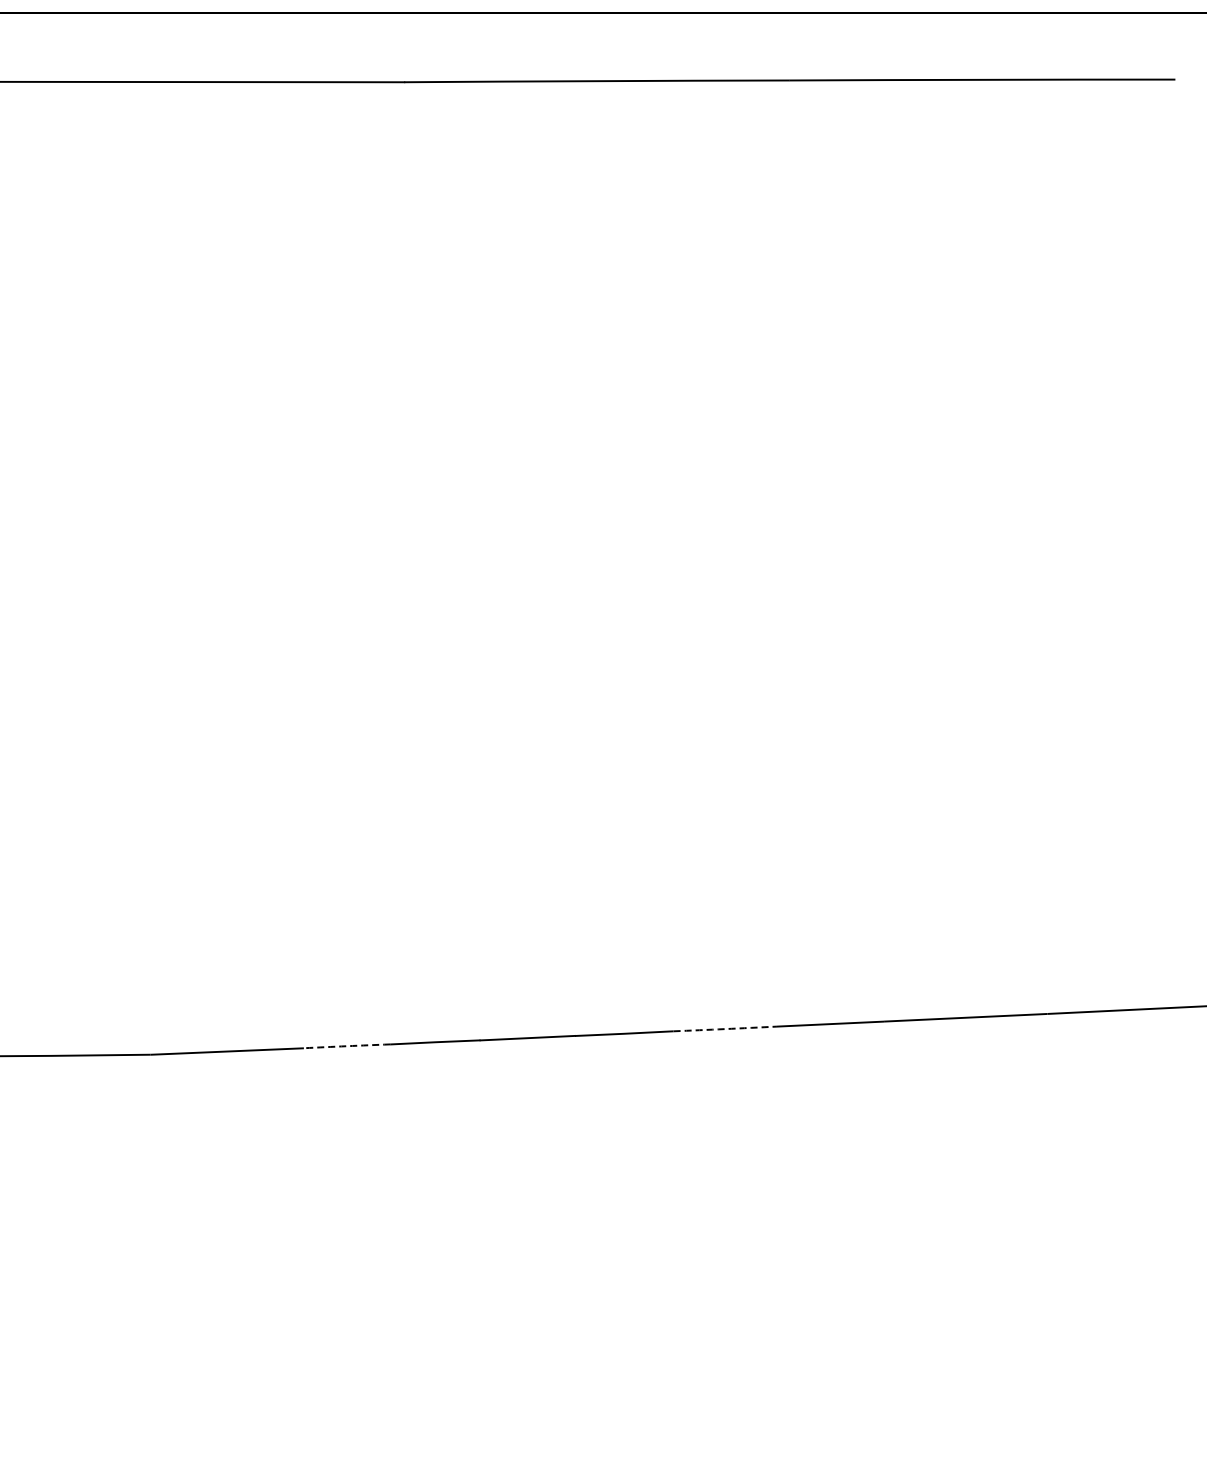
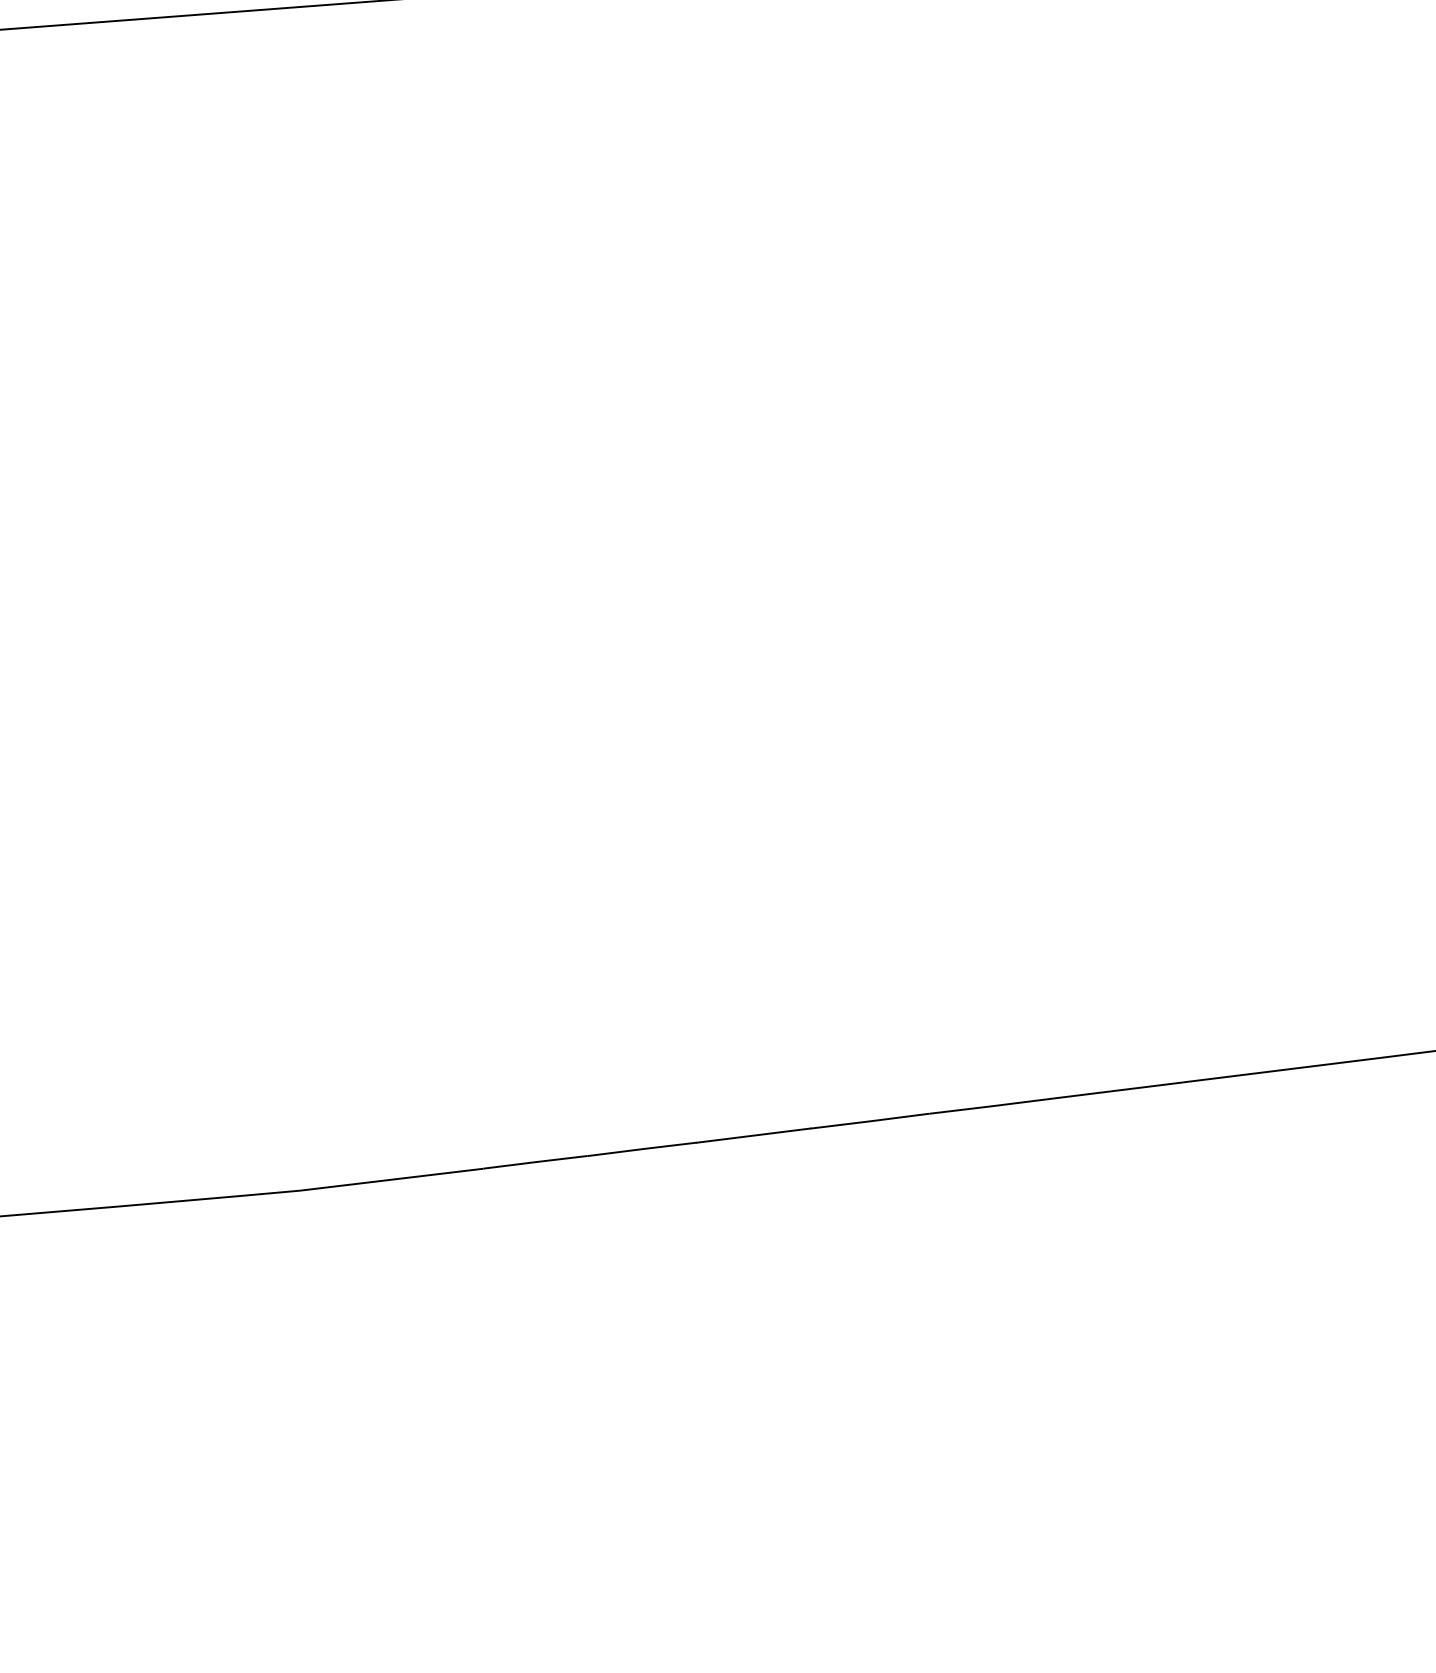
arc: (725, 1029) -> (991, 1106), dashed -> solid
arc: (347, 1046) -> (536, 1162), dashed -> solid

